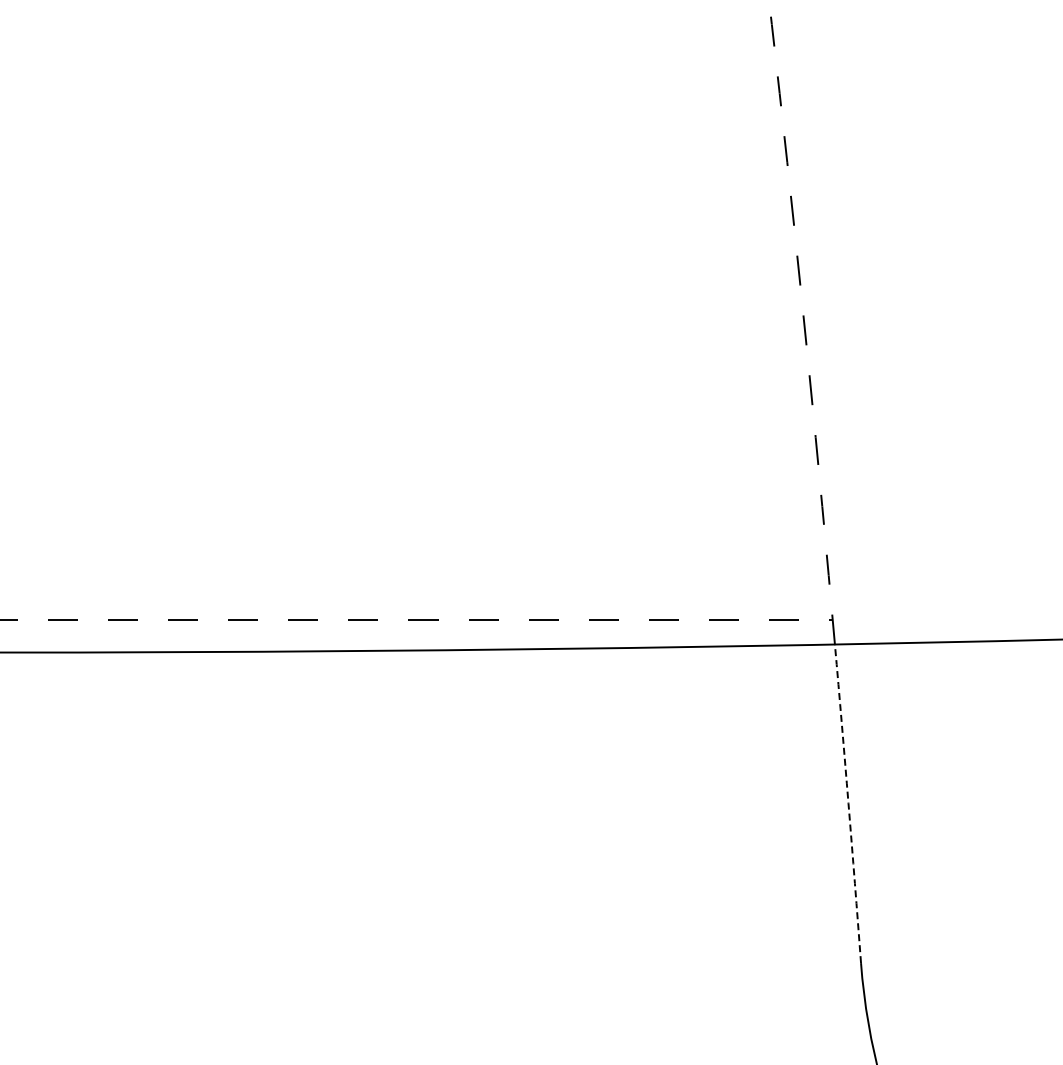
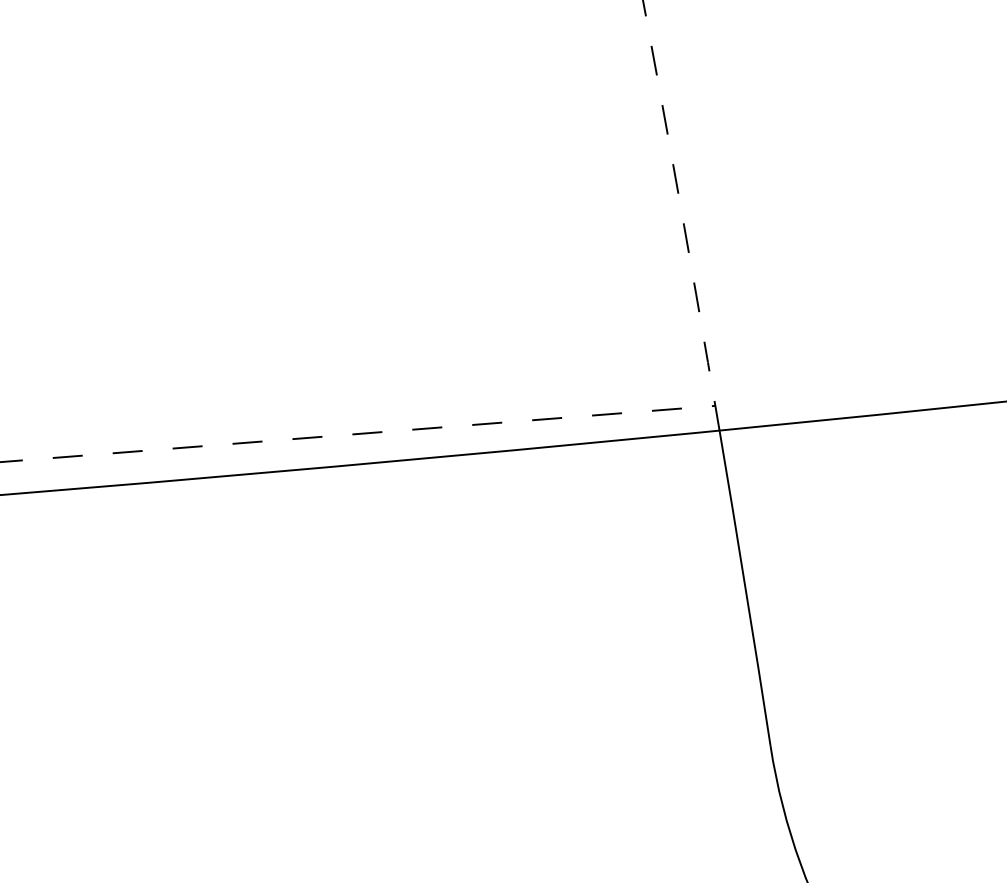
arc: (848, 803) -> (745, 588), dashed -> solid

